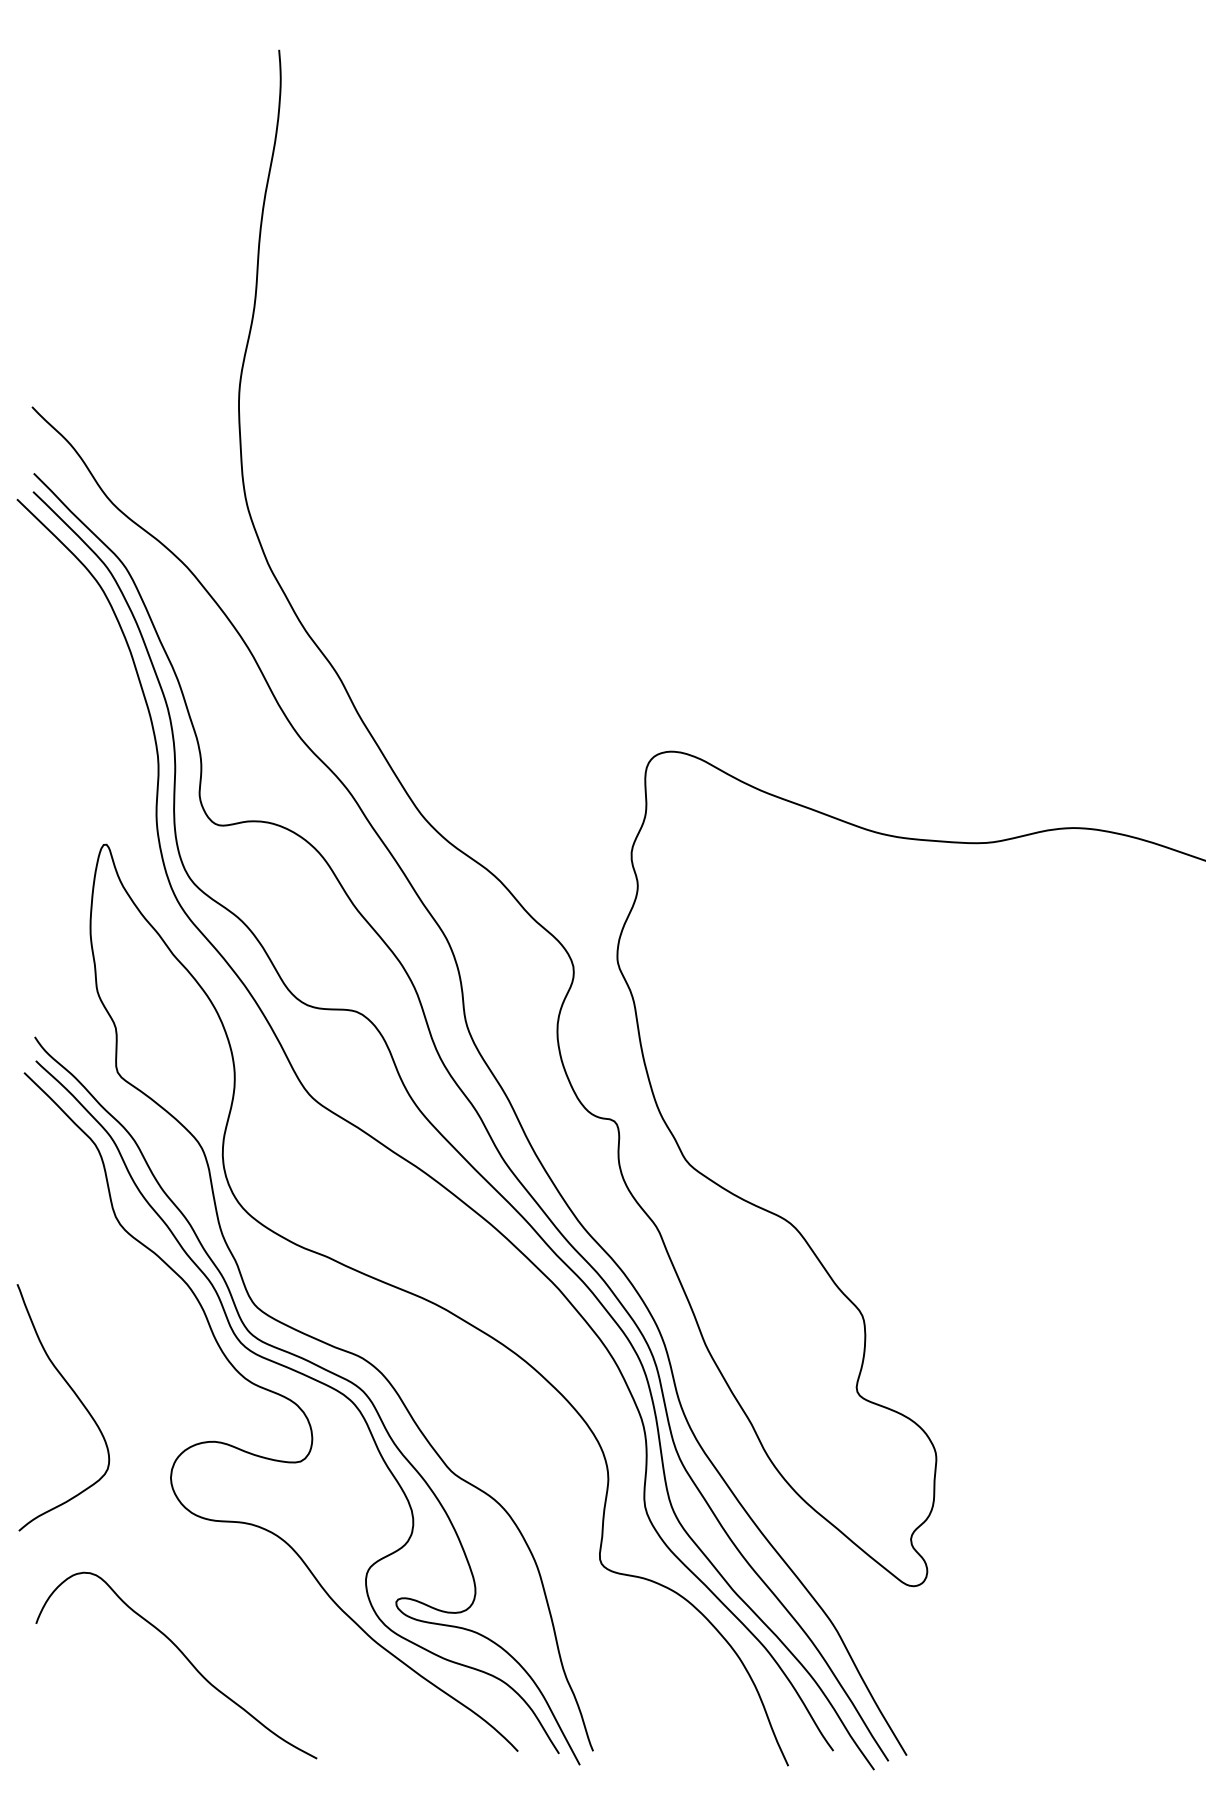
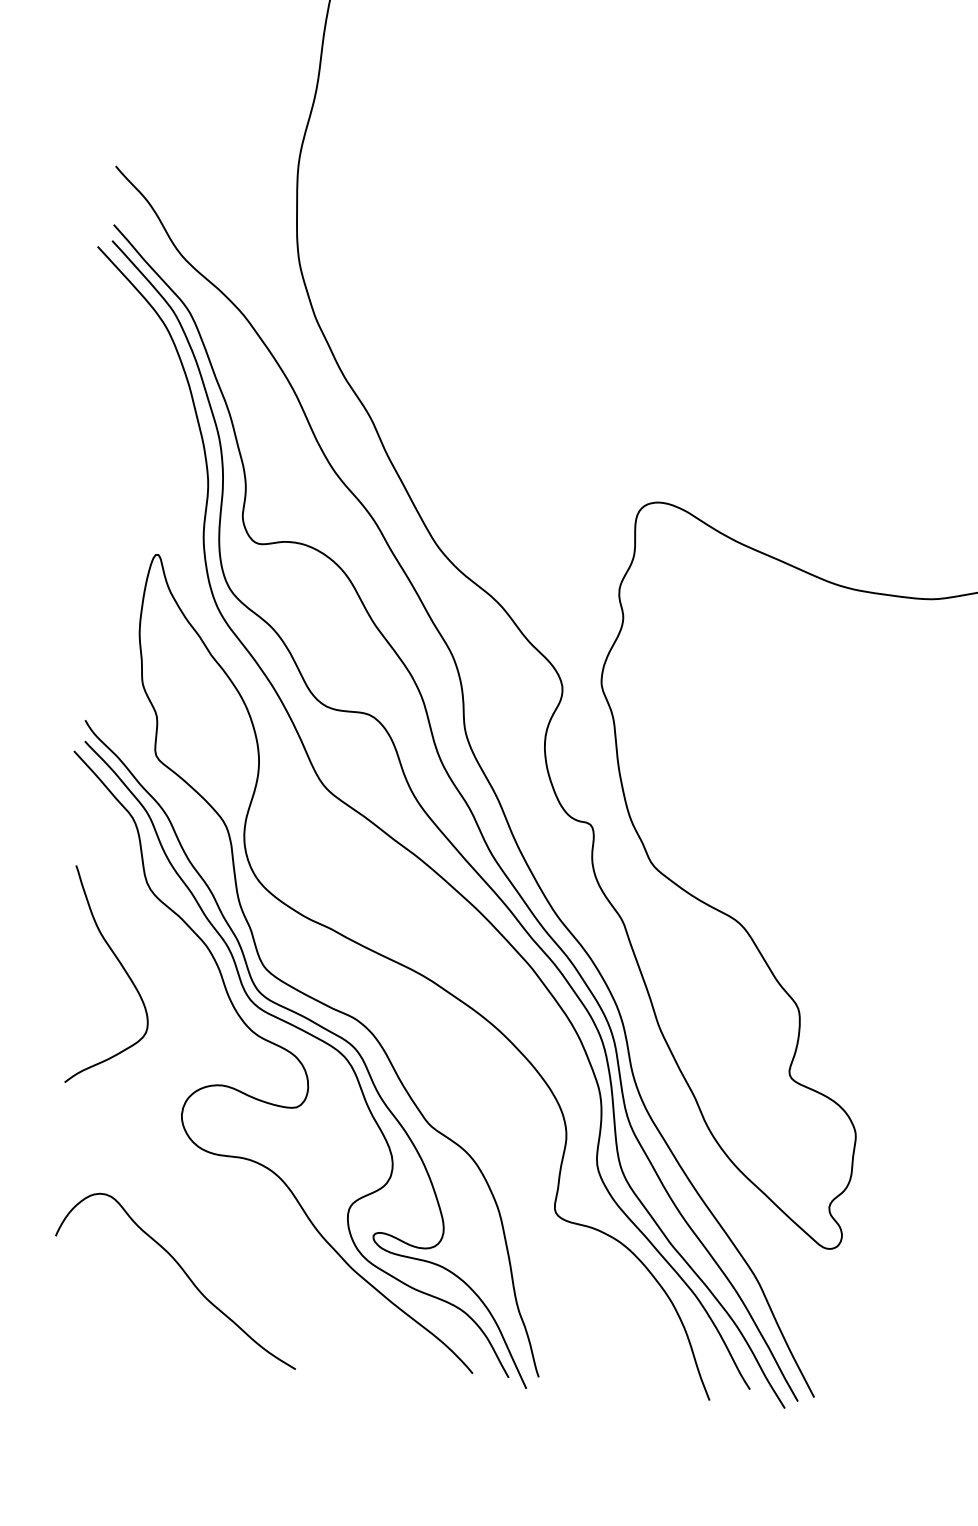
curve: (77, 1398) -> (123, 969), moved

